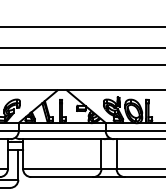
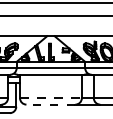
line: (62, 168) -> (51, 97), solid -> dashed
line: (61, 177) -> (50, 104), solid -> dashed

